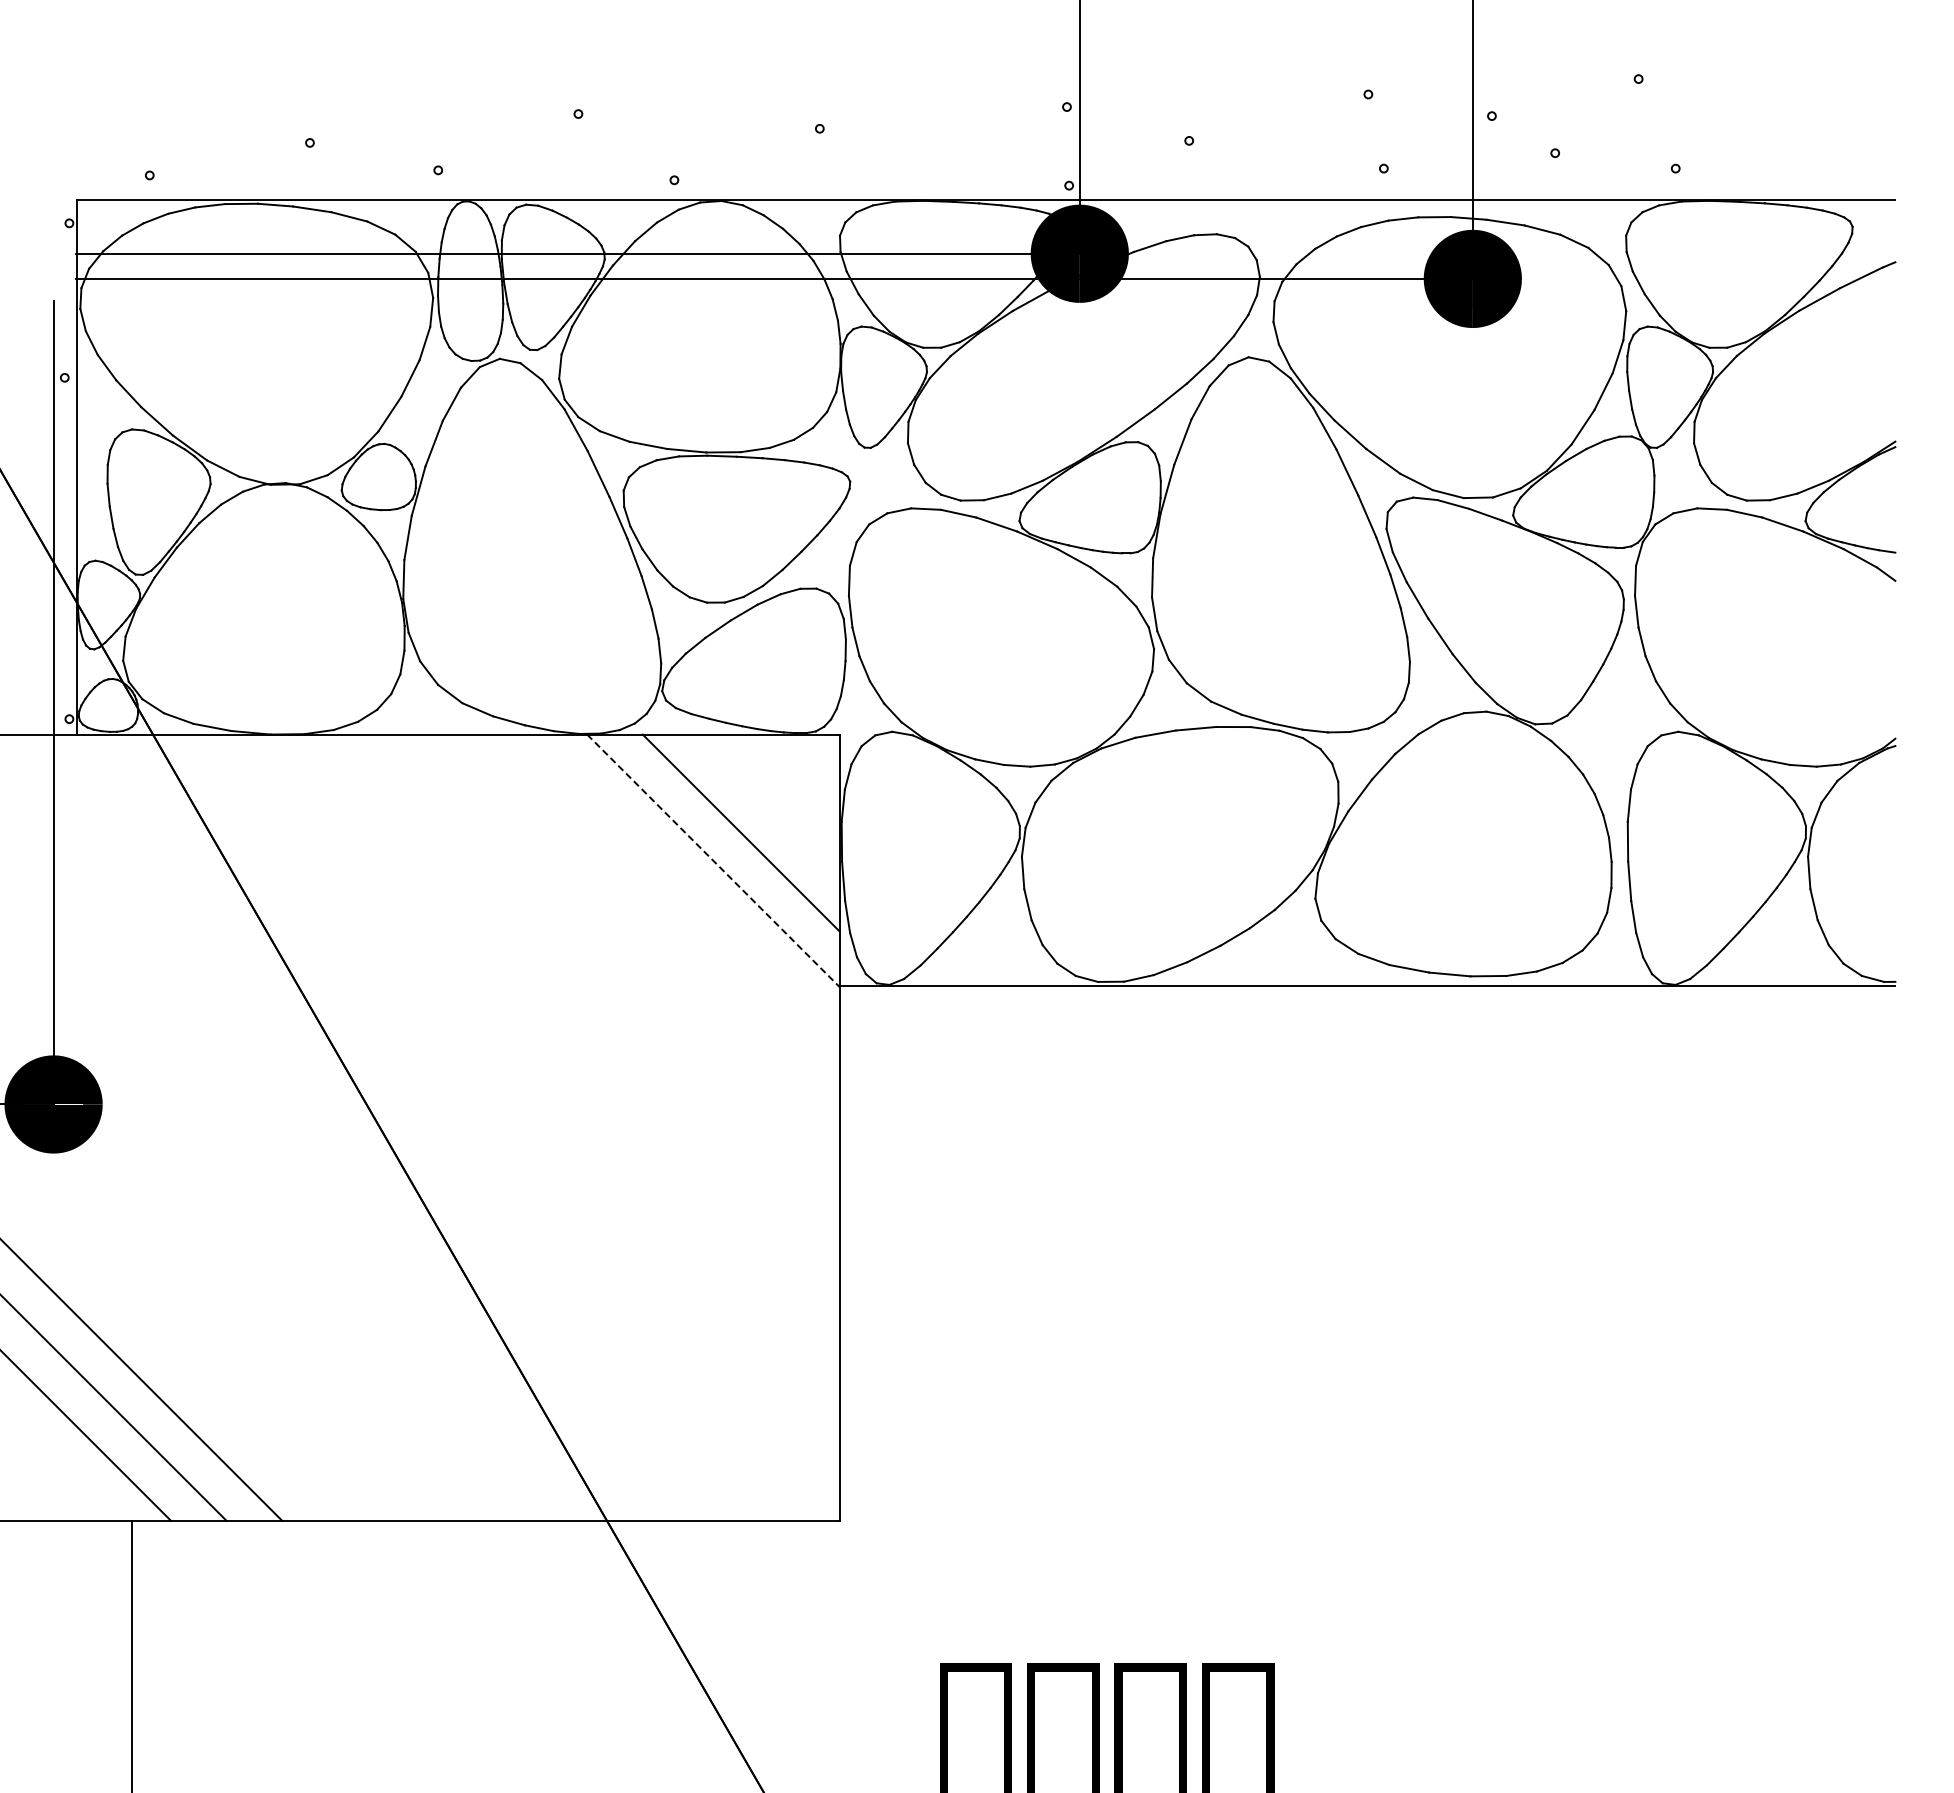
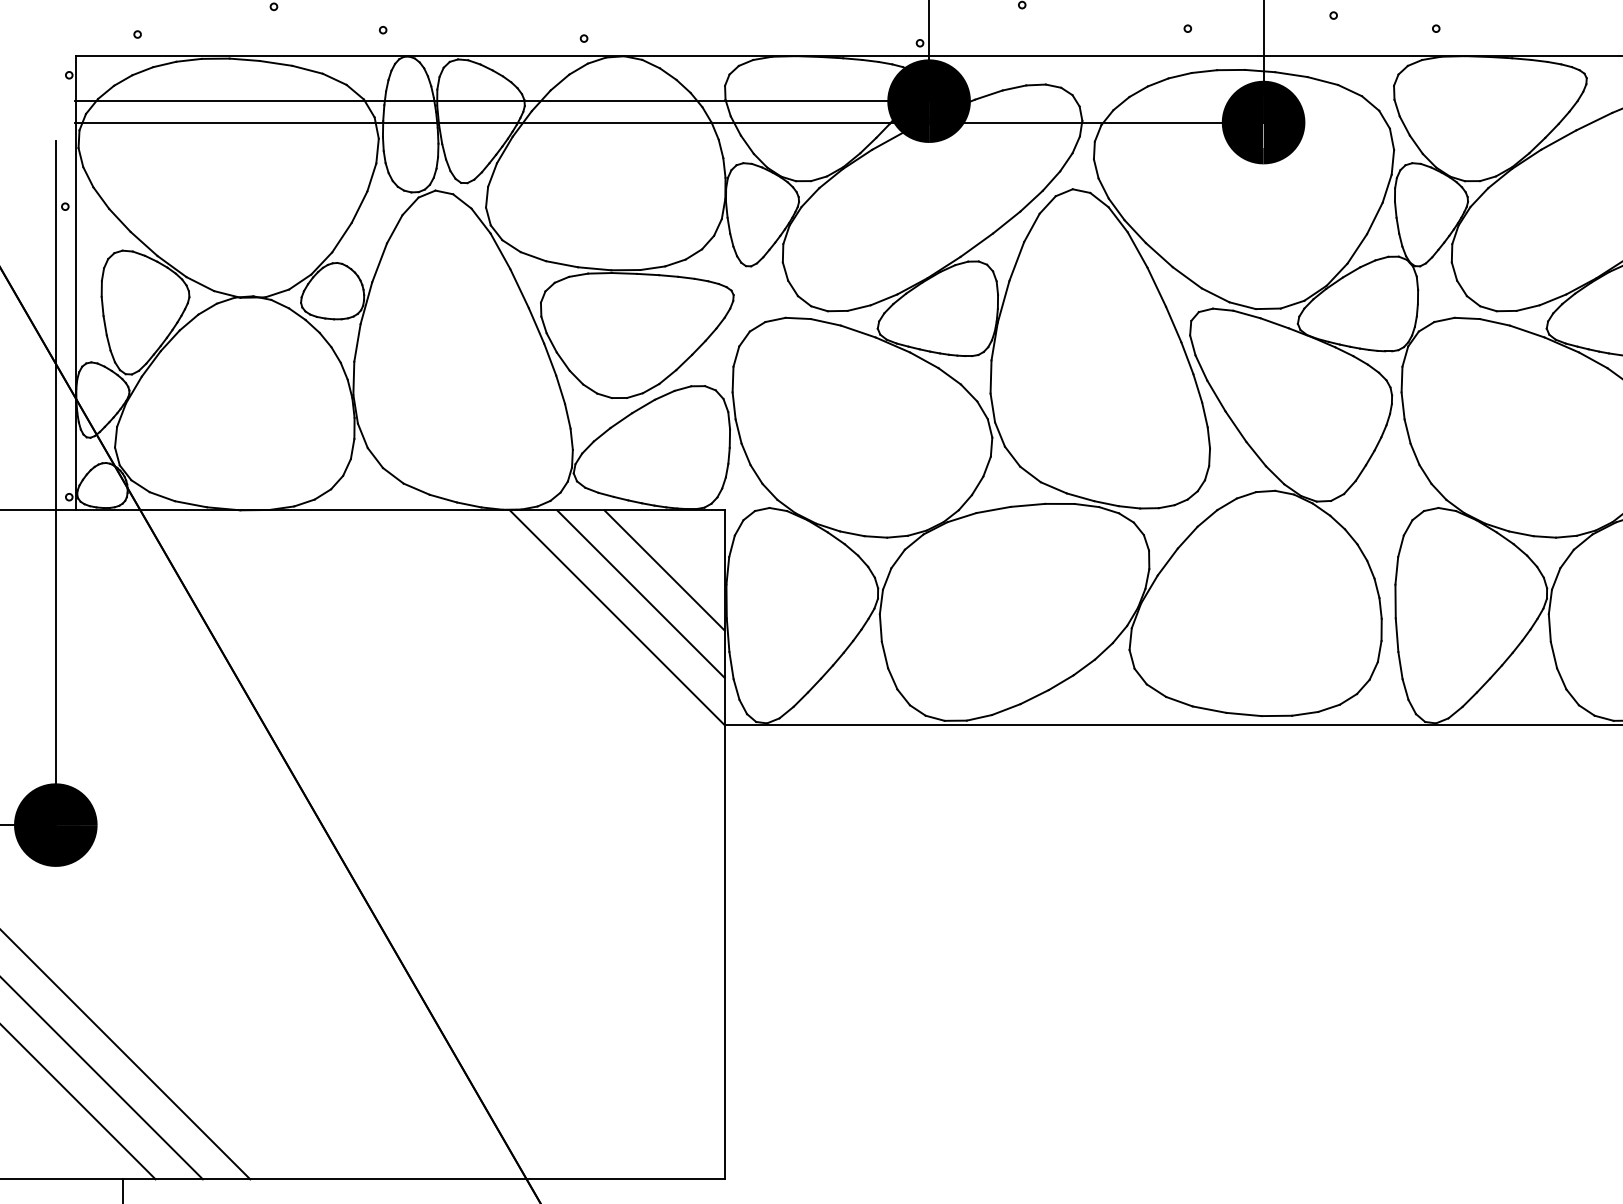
line: (768, 804) -> (664, 569), added
line: (713, 860) -> (617, 617), dashed -> solid

